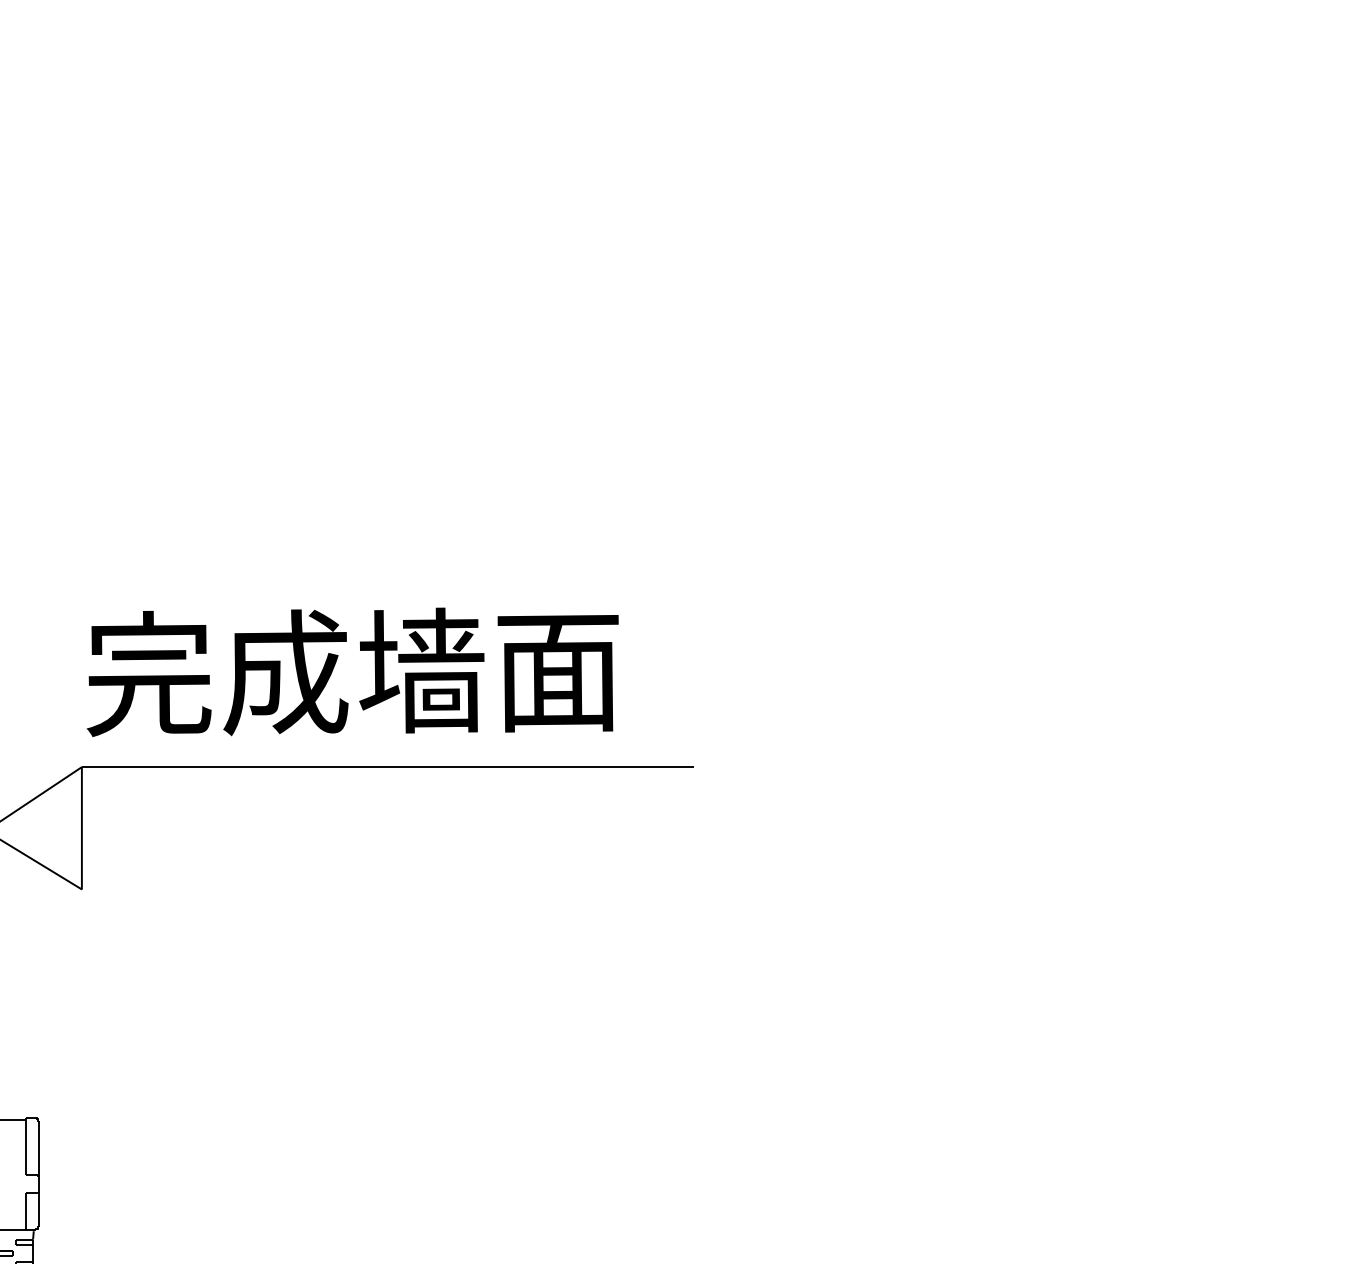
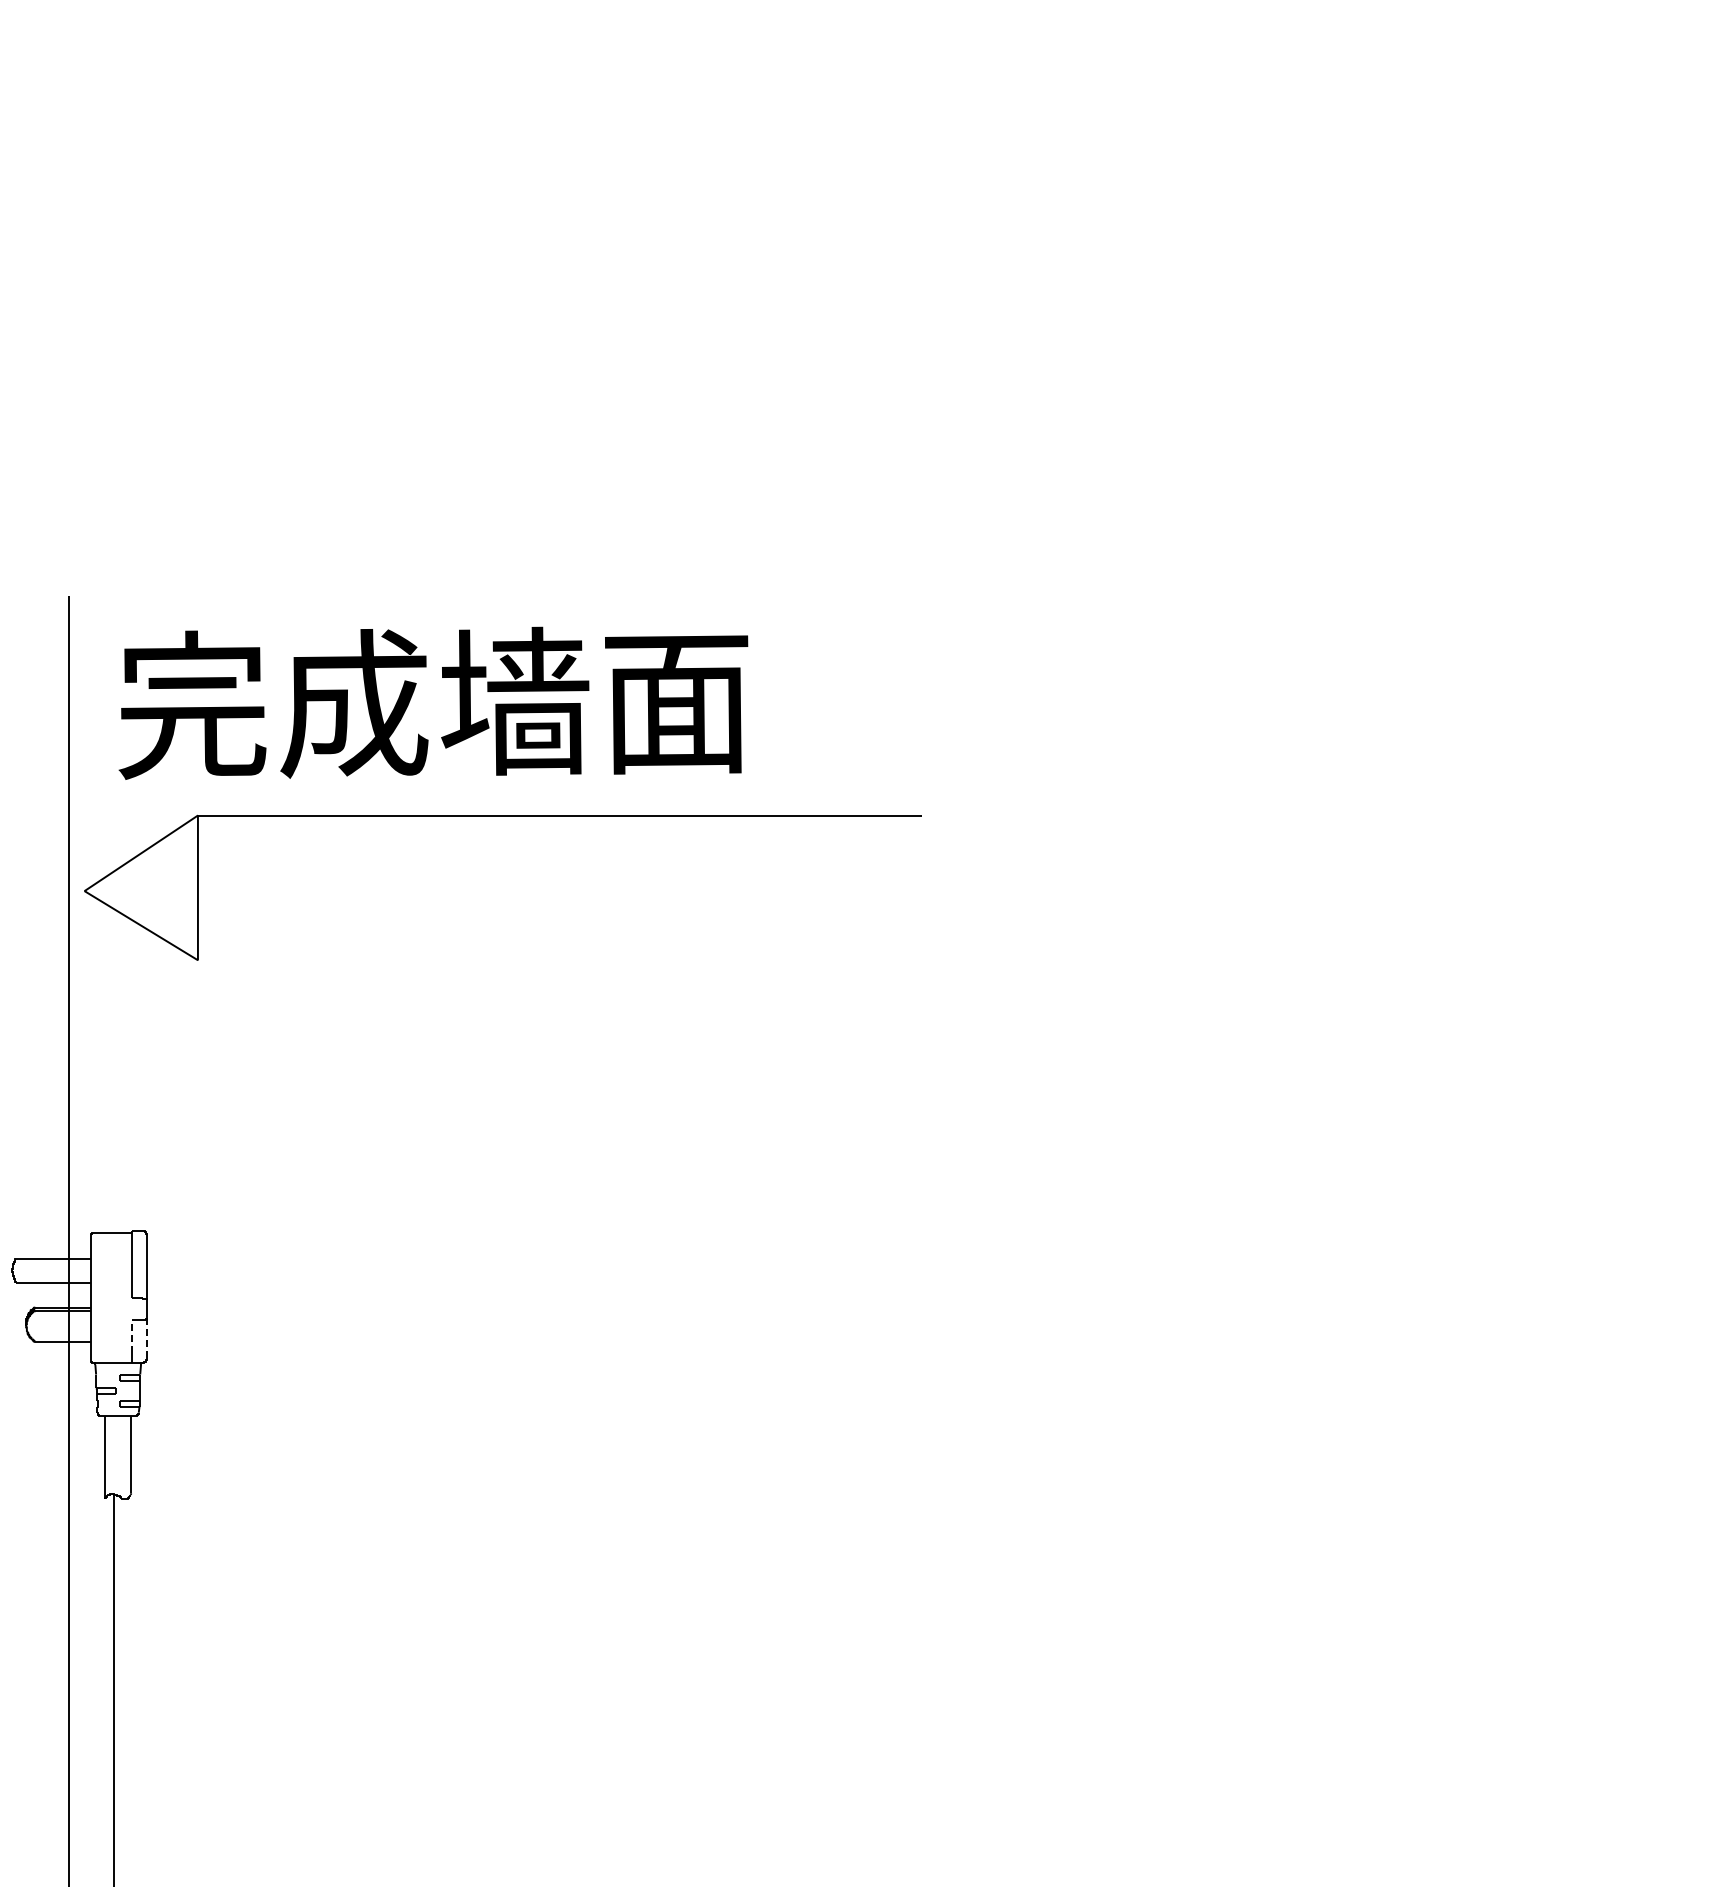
text: (352, 671) -> (433, 702), moved
line: (25, 1206) -> (131, 1335), solid -> dashed
line: (39, 1206) -> (147, 1335), solid -> dashed

